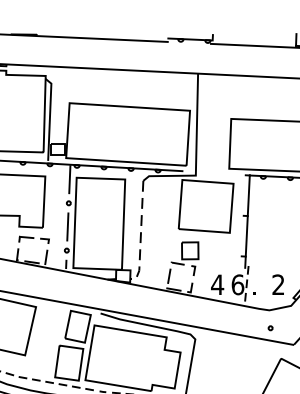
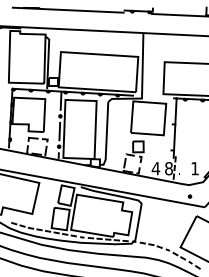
line: (140, 234) -> (106, 136), dashed -> solid
text: (237, 284) -> (168, 168), 6 -> 8
text: (277, 284) -> (194, 168), 2 -> 1

